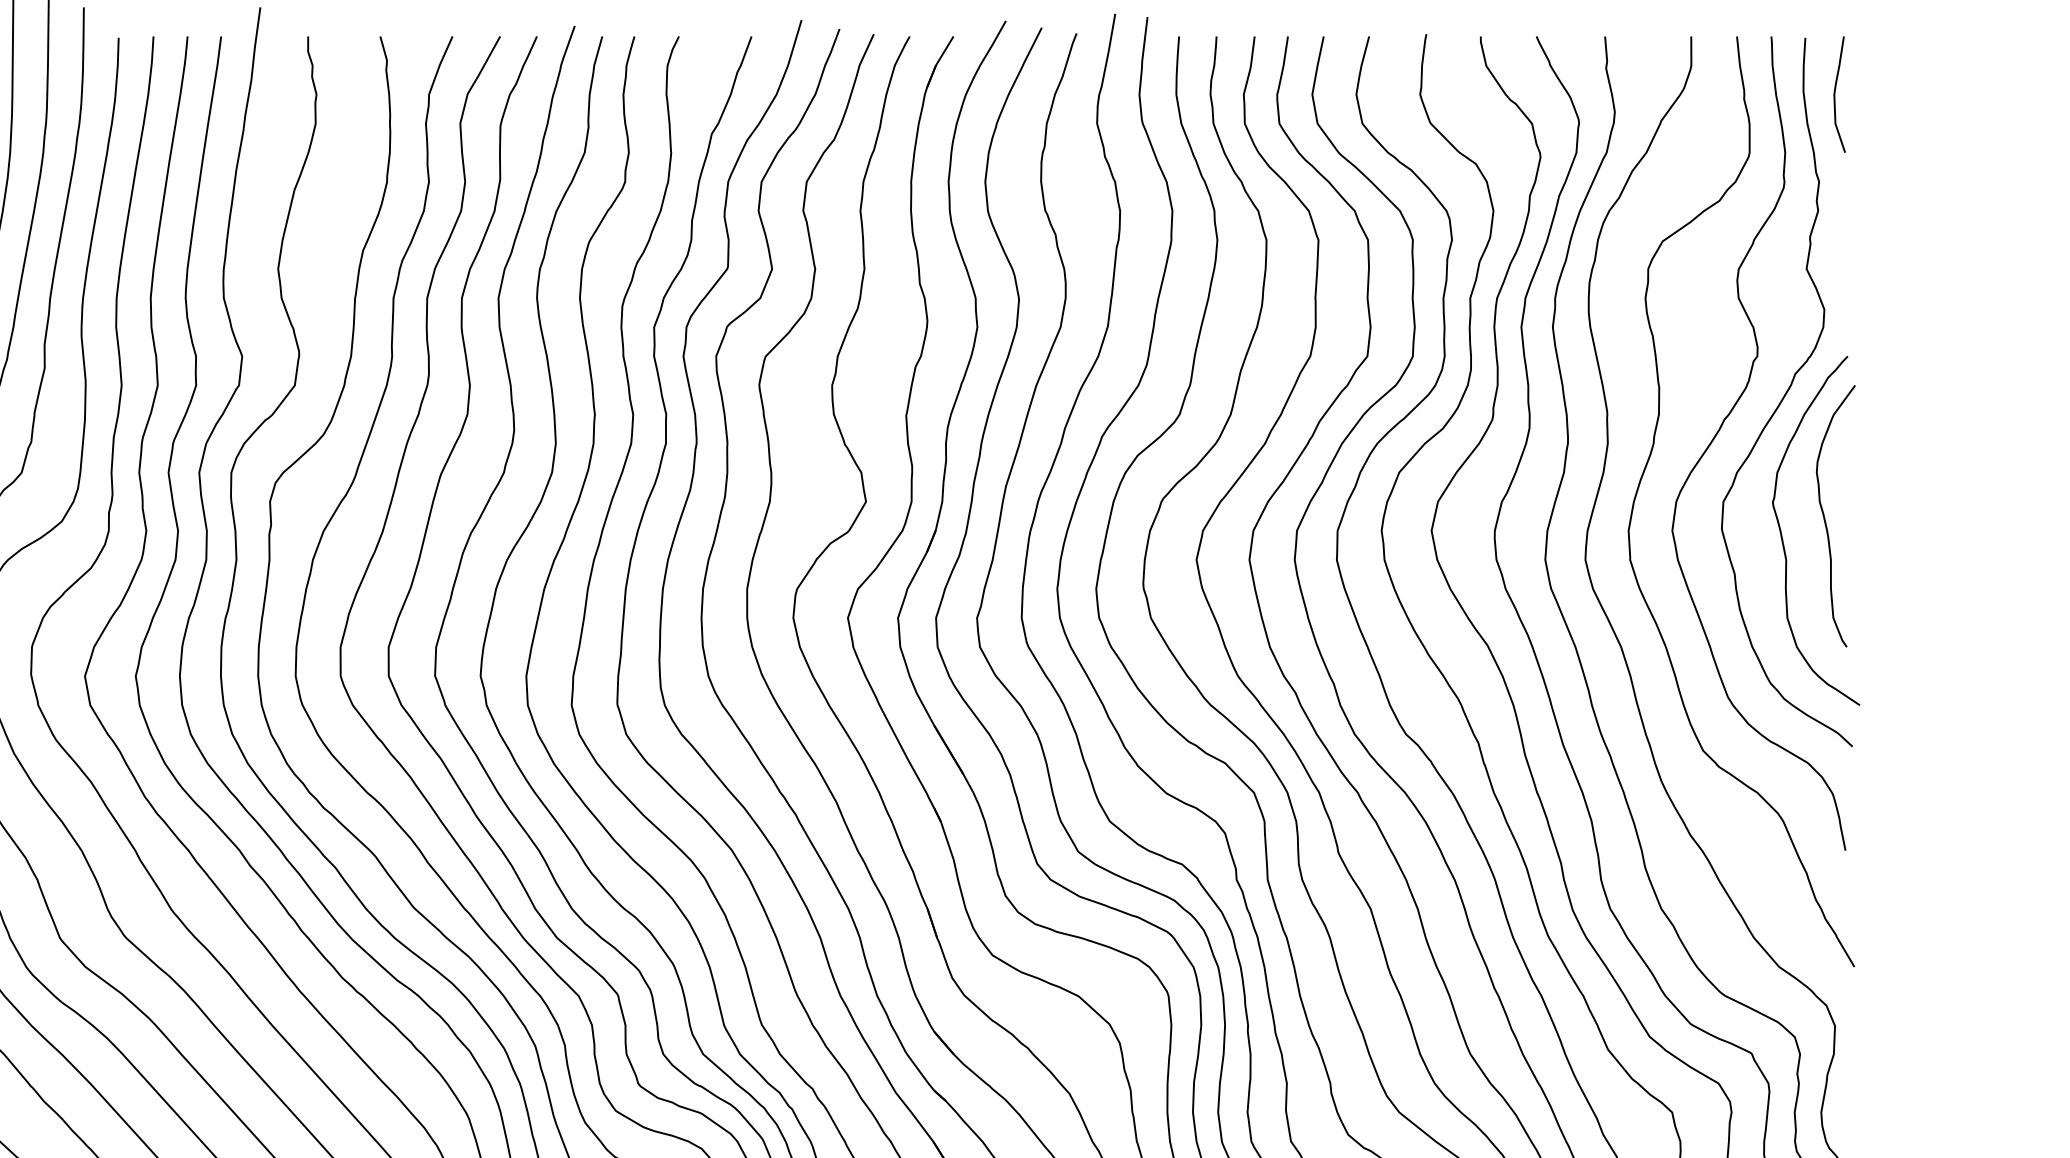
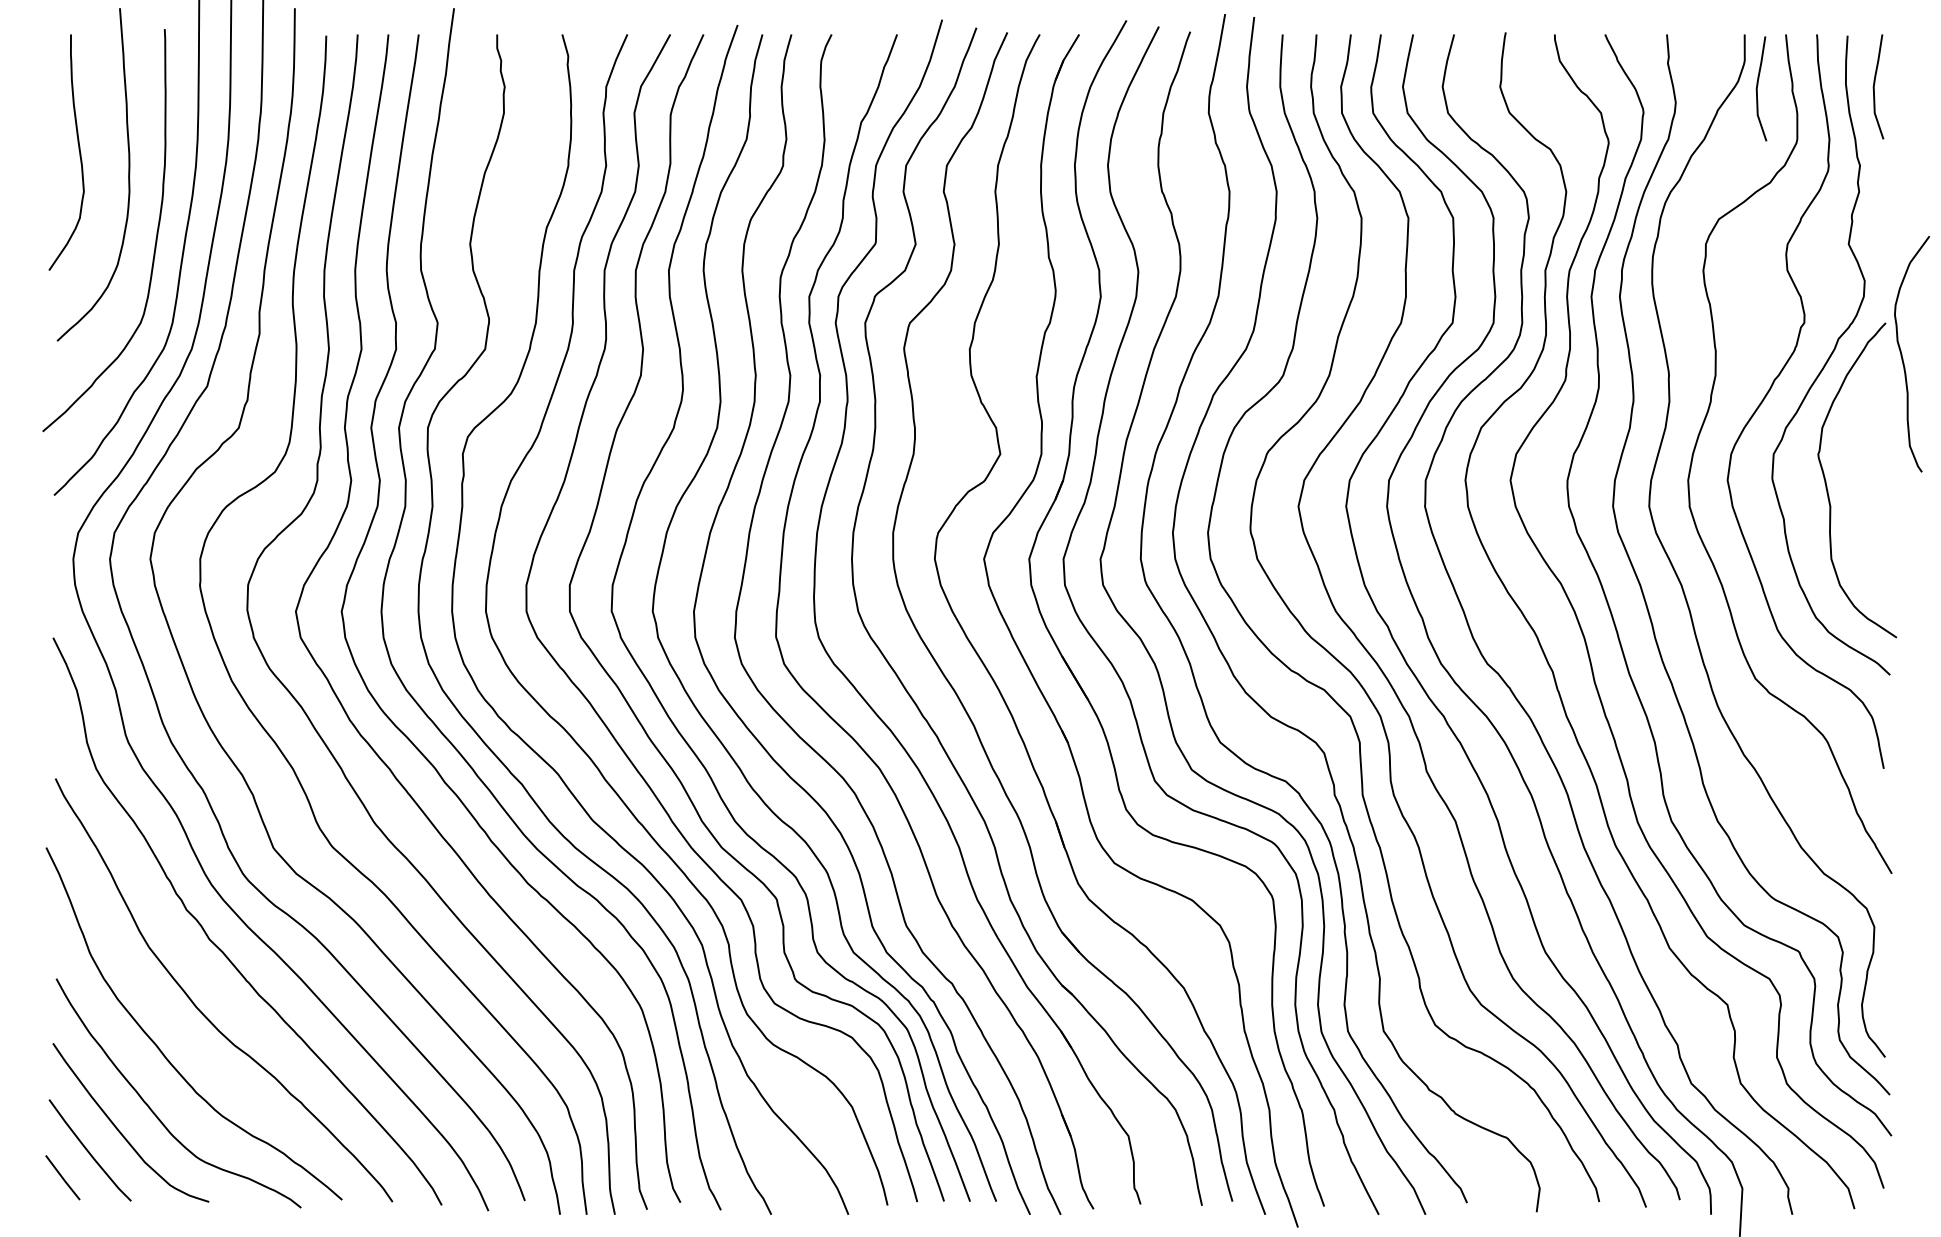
curve: (1705, 96) -> (1757, 88), added
curve: (1826, 521) -> (1903, 358), moved

